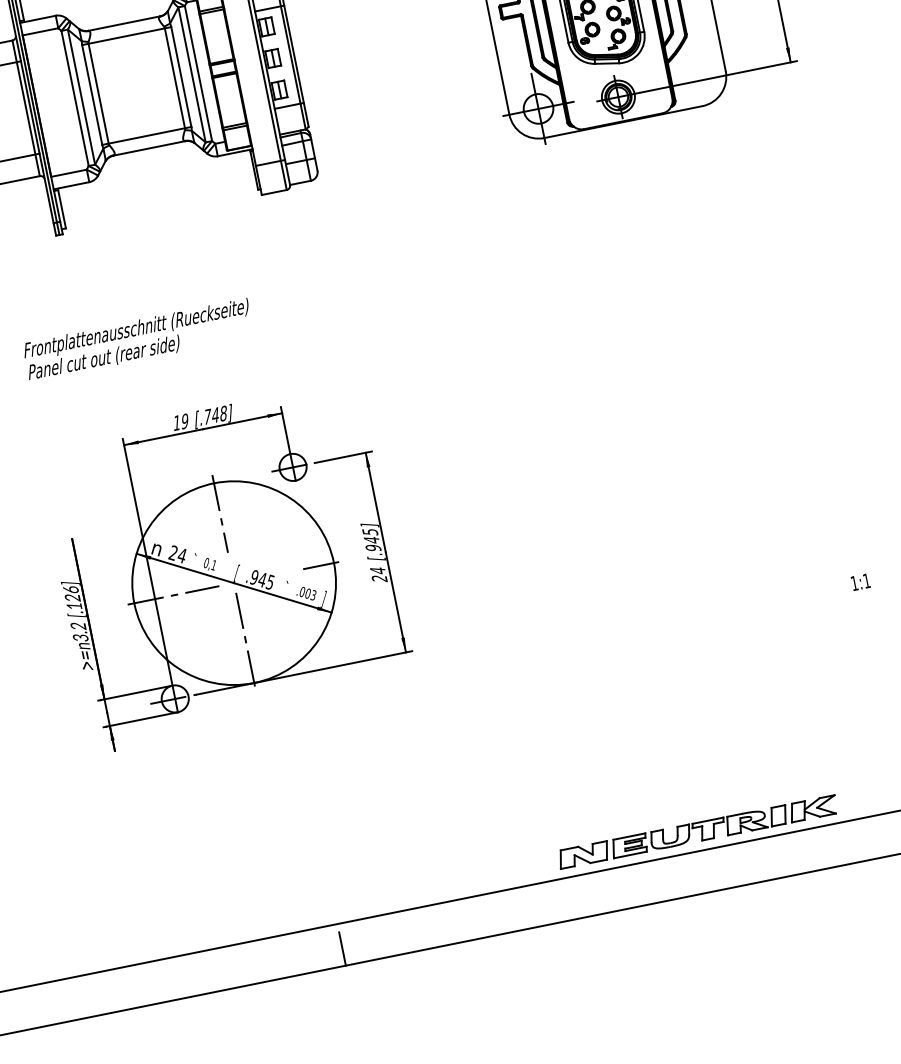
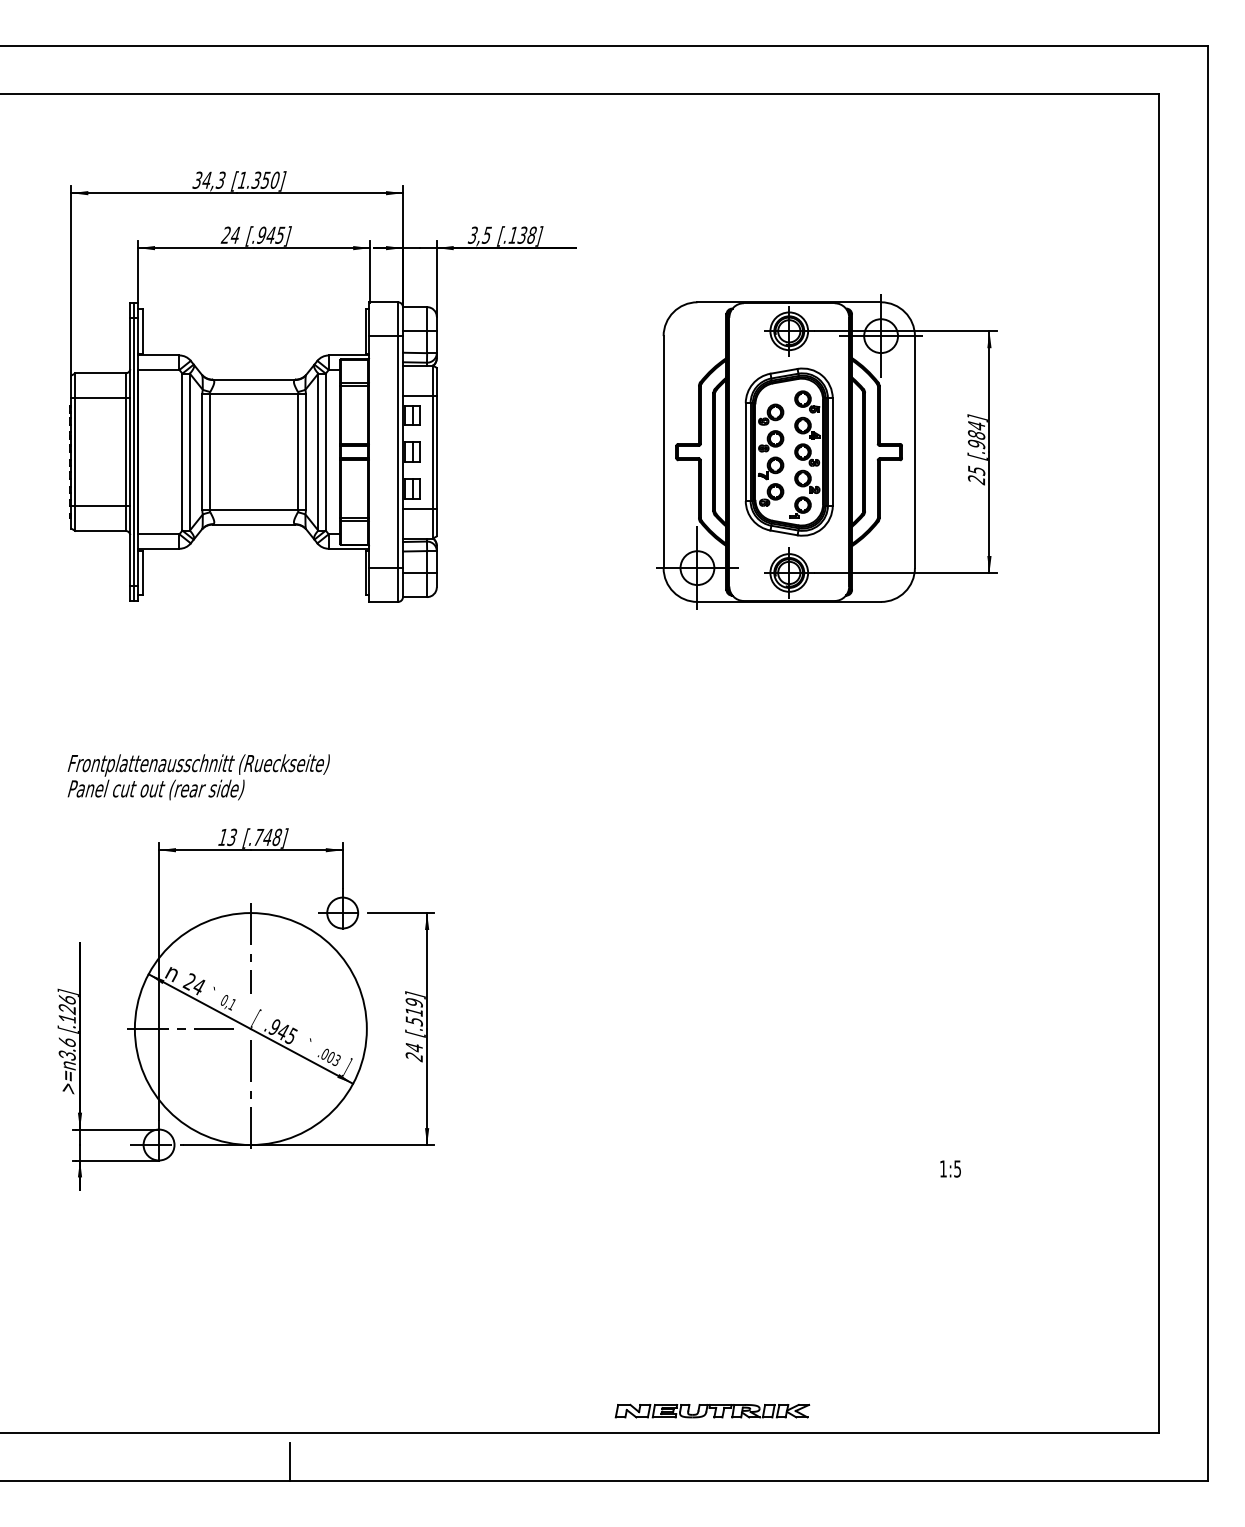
text: (138, 340) -> (198, 777), moved
text: (184, 420) -> (232, 836), 19 -> 13
text: (371, 539) -> (413, 1011), [.945] -> [.519]
line: (321, 565) -> (352, 1029), removed
text: (866, 580) -> (957, 1168), 1:1 -> 1:5
text: (77, 626) -> (66, 1042), 3.2 -> 3.6
part: (697, 831) -> (712, 1410), size x0.6

